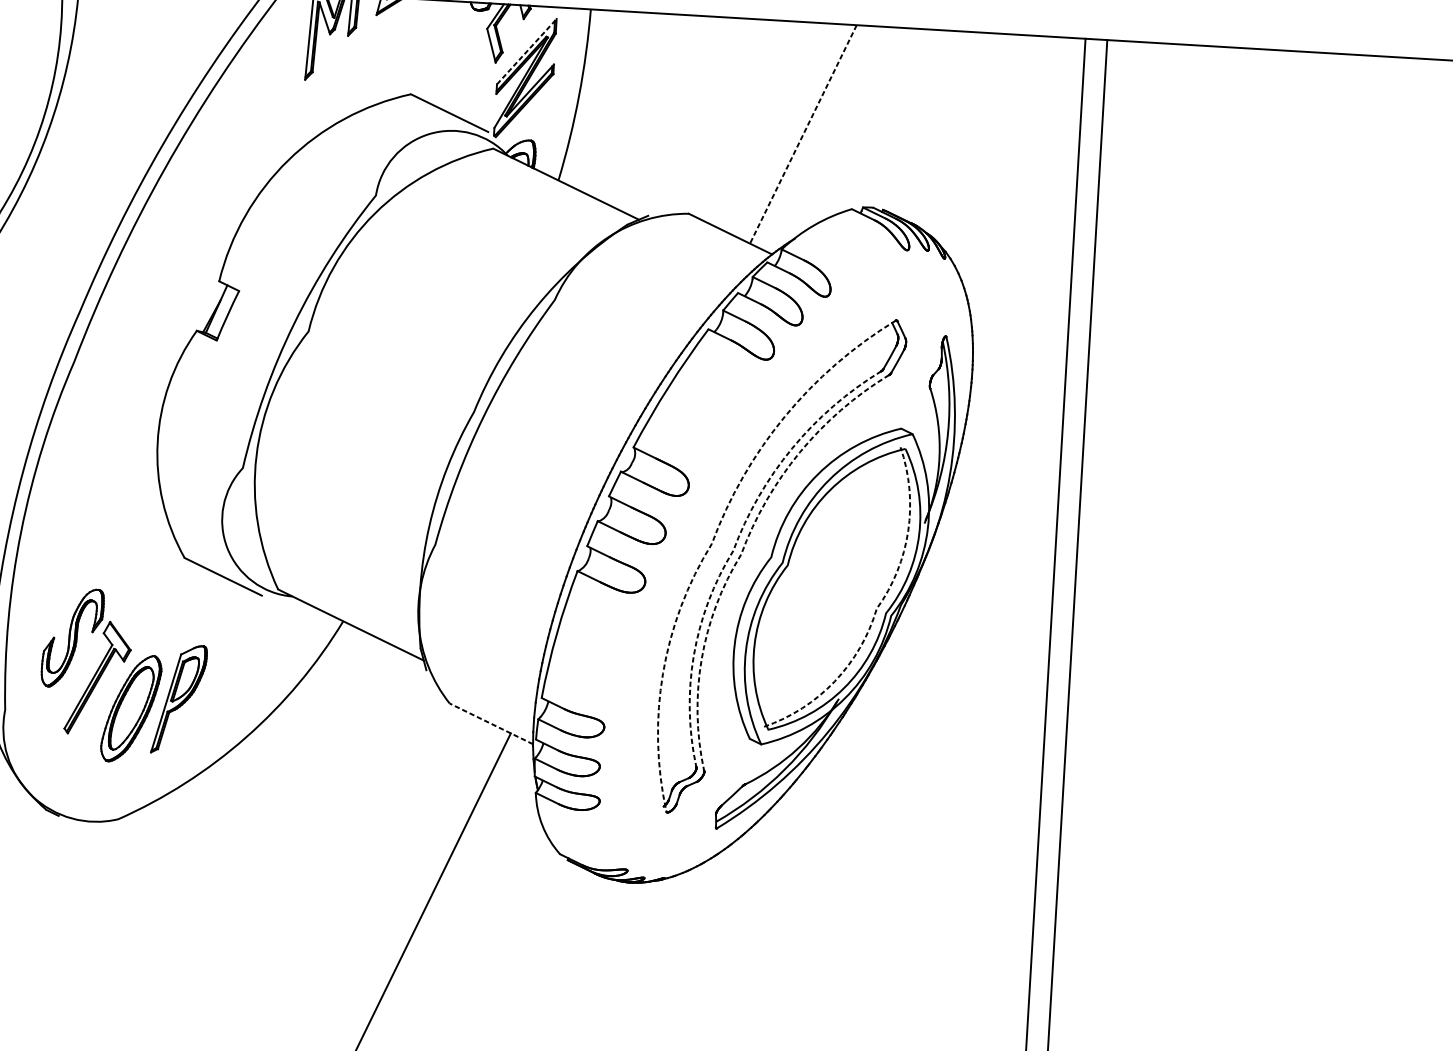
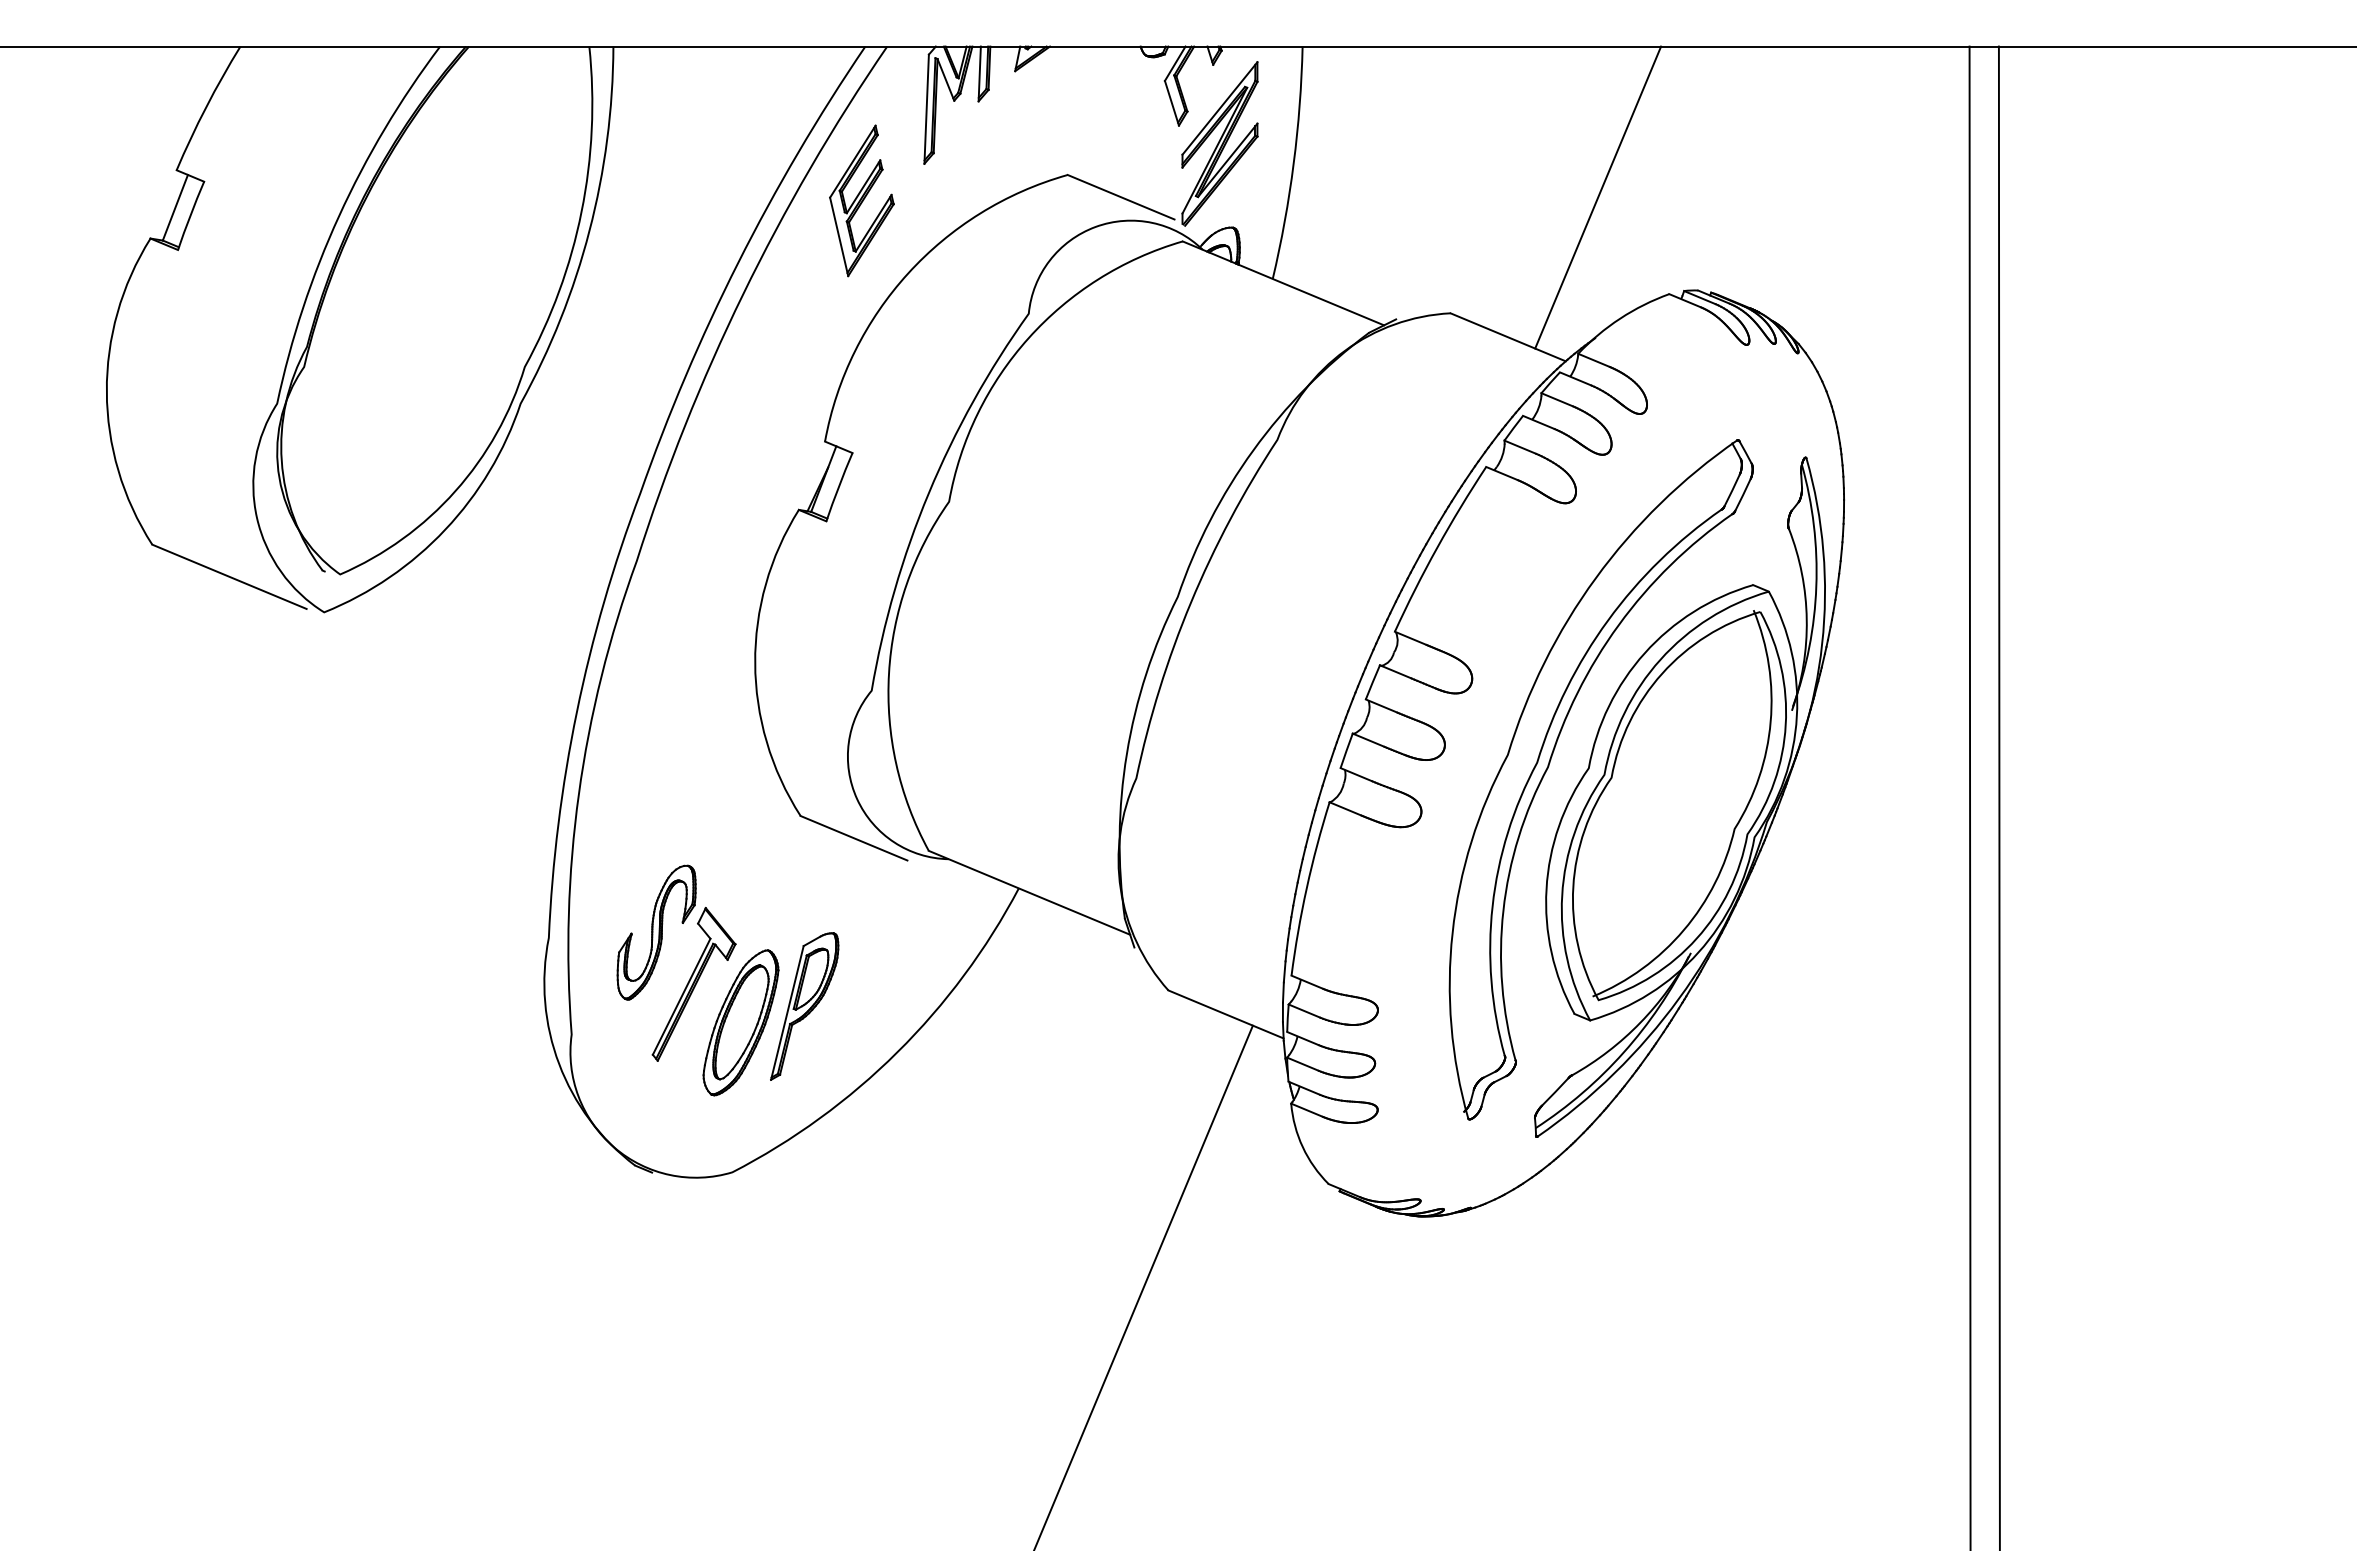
line: (526, 51) -> (1219, 108), dashed -> solid
part: (256, 104) -> (861, 200), added
line: (803, 134) -> (1598, 197), dashed -> solid
line: (711, 543) -> (1507, 754), dashed -> solid
line: (735, 546) -> (1539, 756), dashed -> solid
line: (743, 549) -> (1550, 760), dashed -> solid
line: (876, 609) -> (1734, 829), dashed -> solid
line: (491, 723) -> (1225, 1014), dashed -> solid

